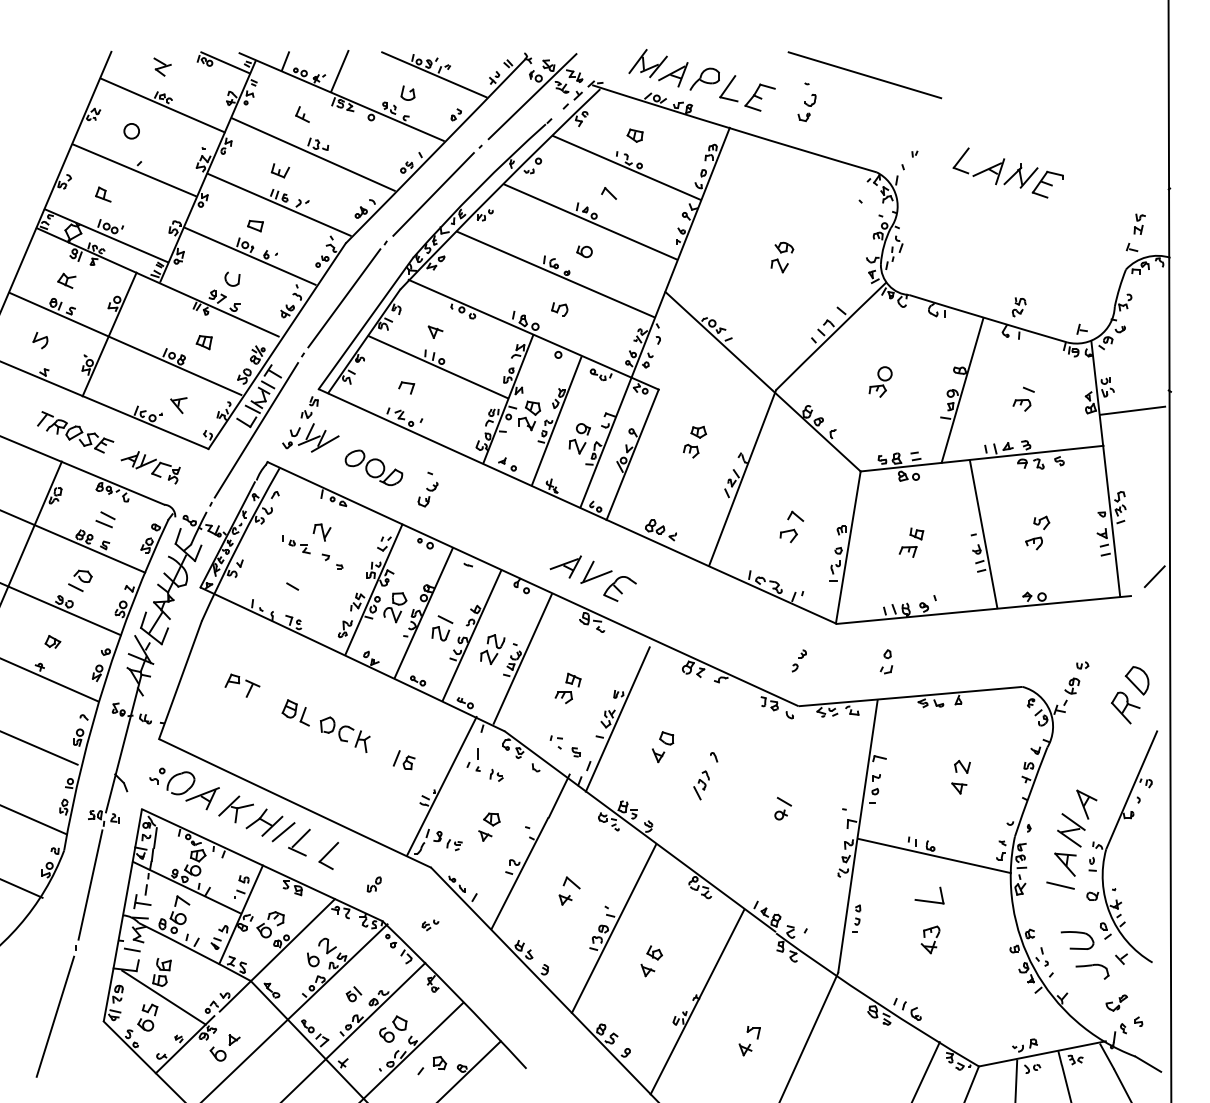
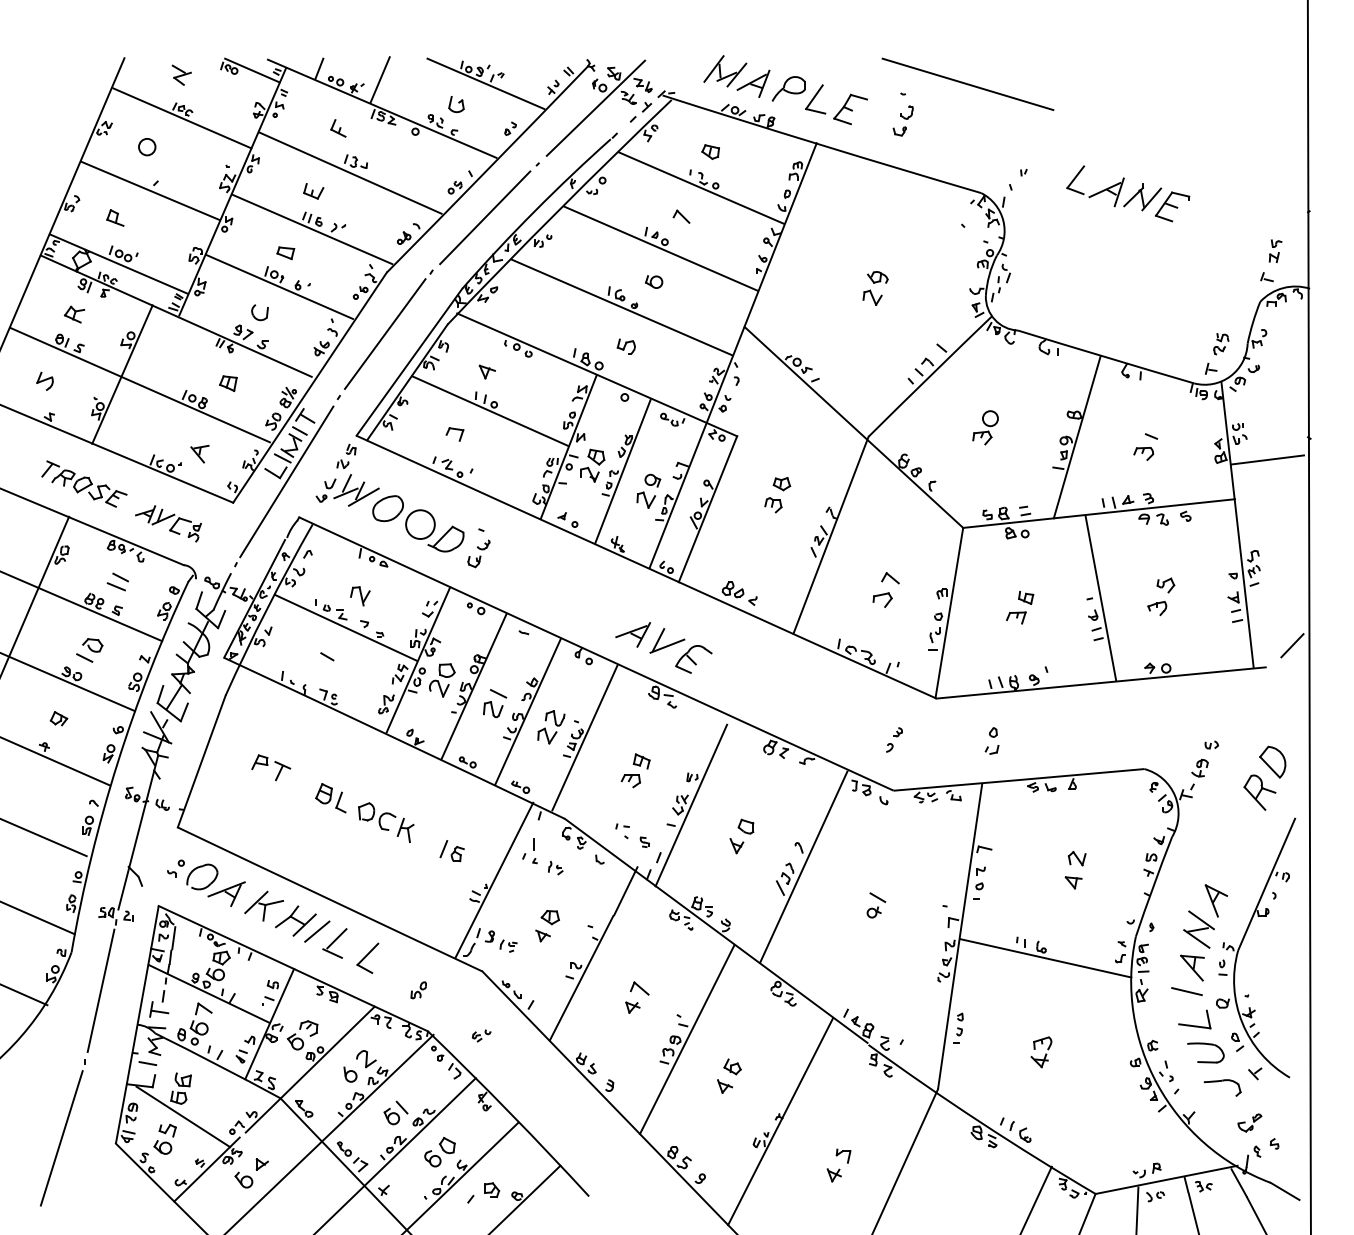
part: (1018, 307) -> (1220, 344), moved
part: (373, 467) -> (417, 523), size x1.43
line: (308, 560) -> (345, 627), added
line: (718, 774) -> (804, 867), added
part: (929, 895) -> (1194, 1019), moved
part: (353, 994) -> (395, 1113), size x1.43

